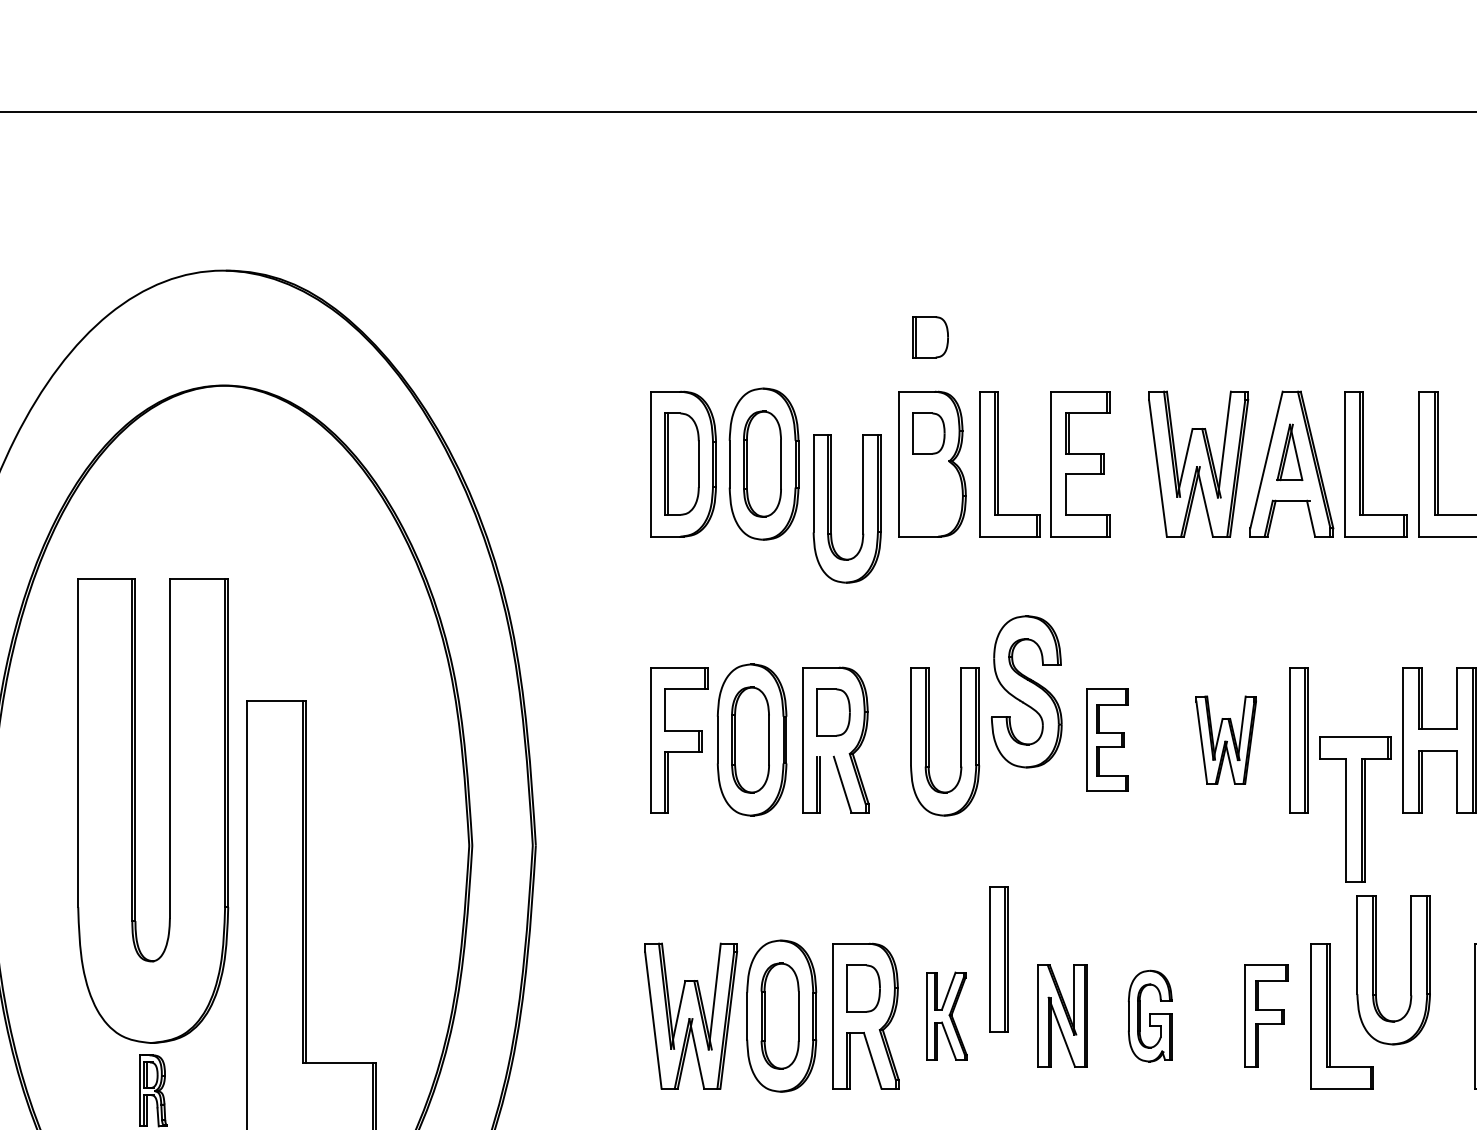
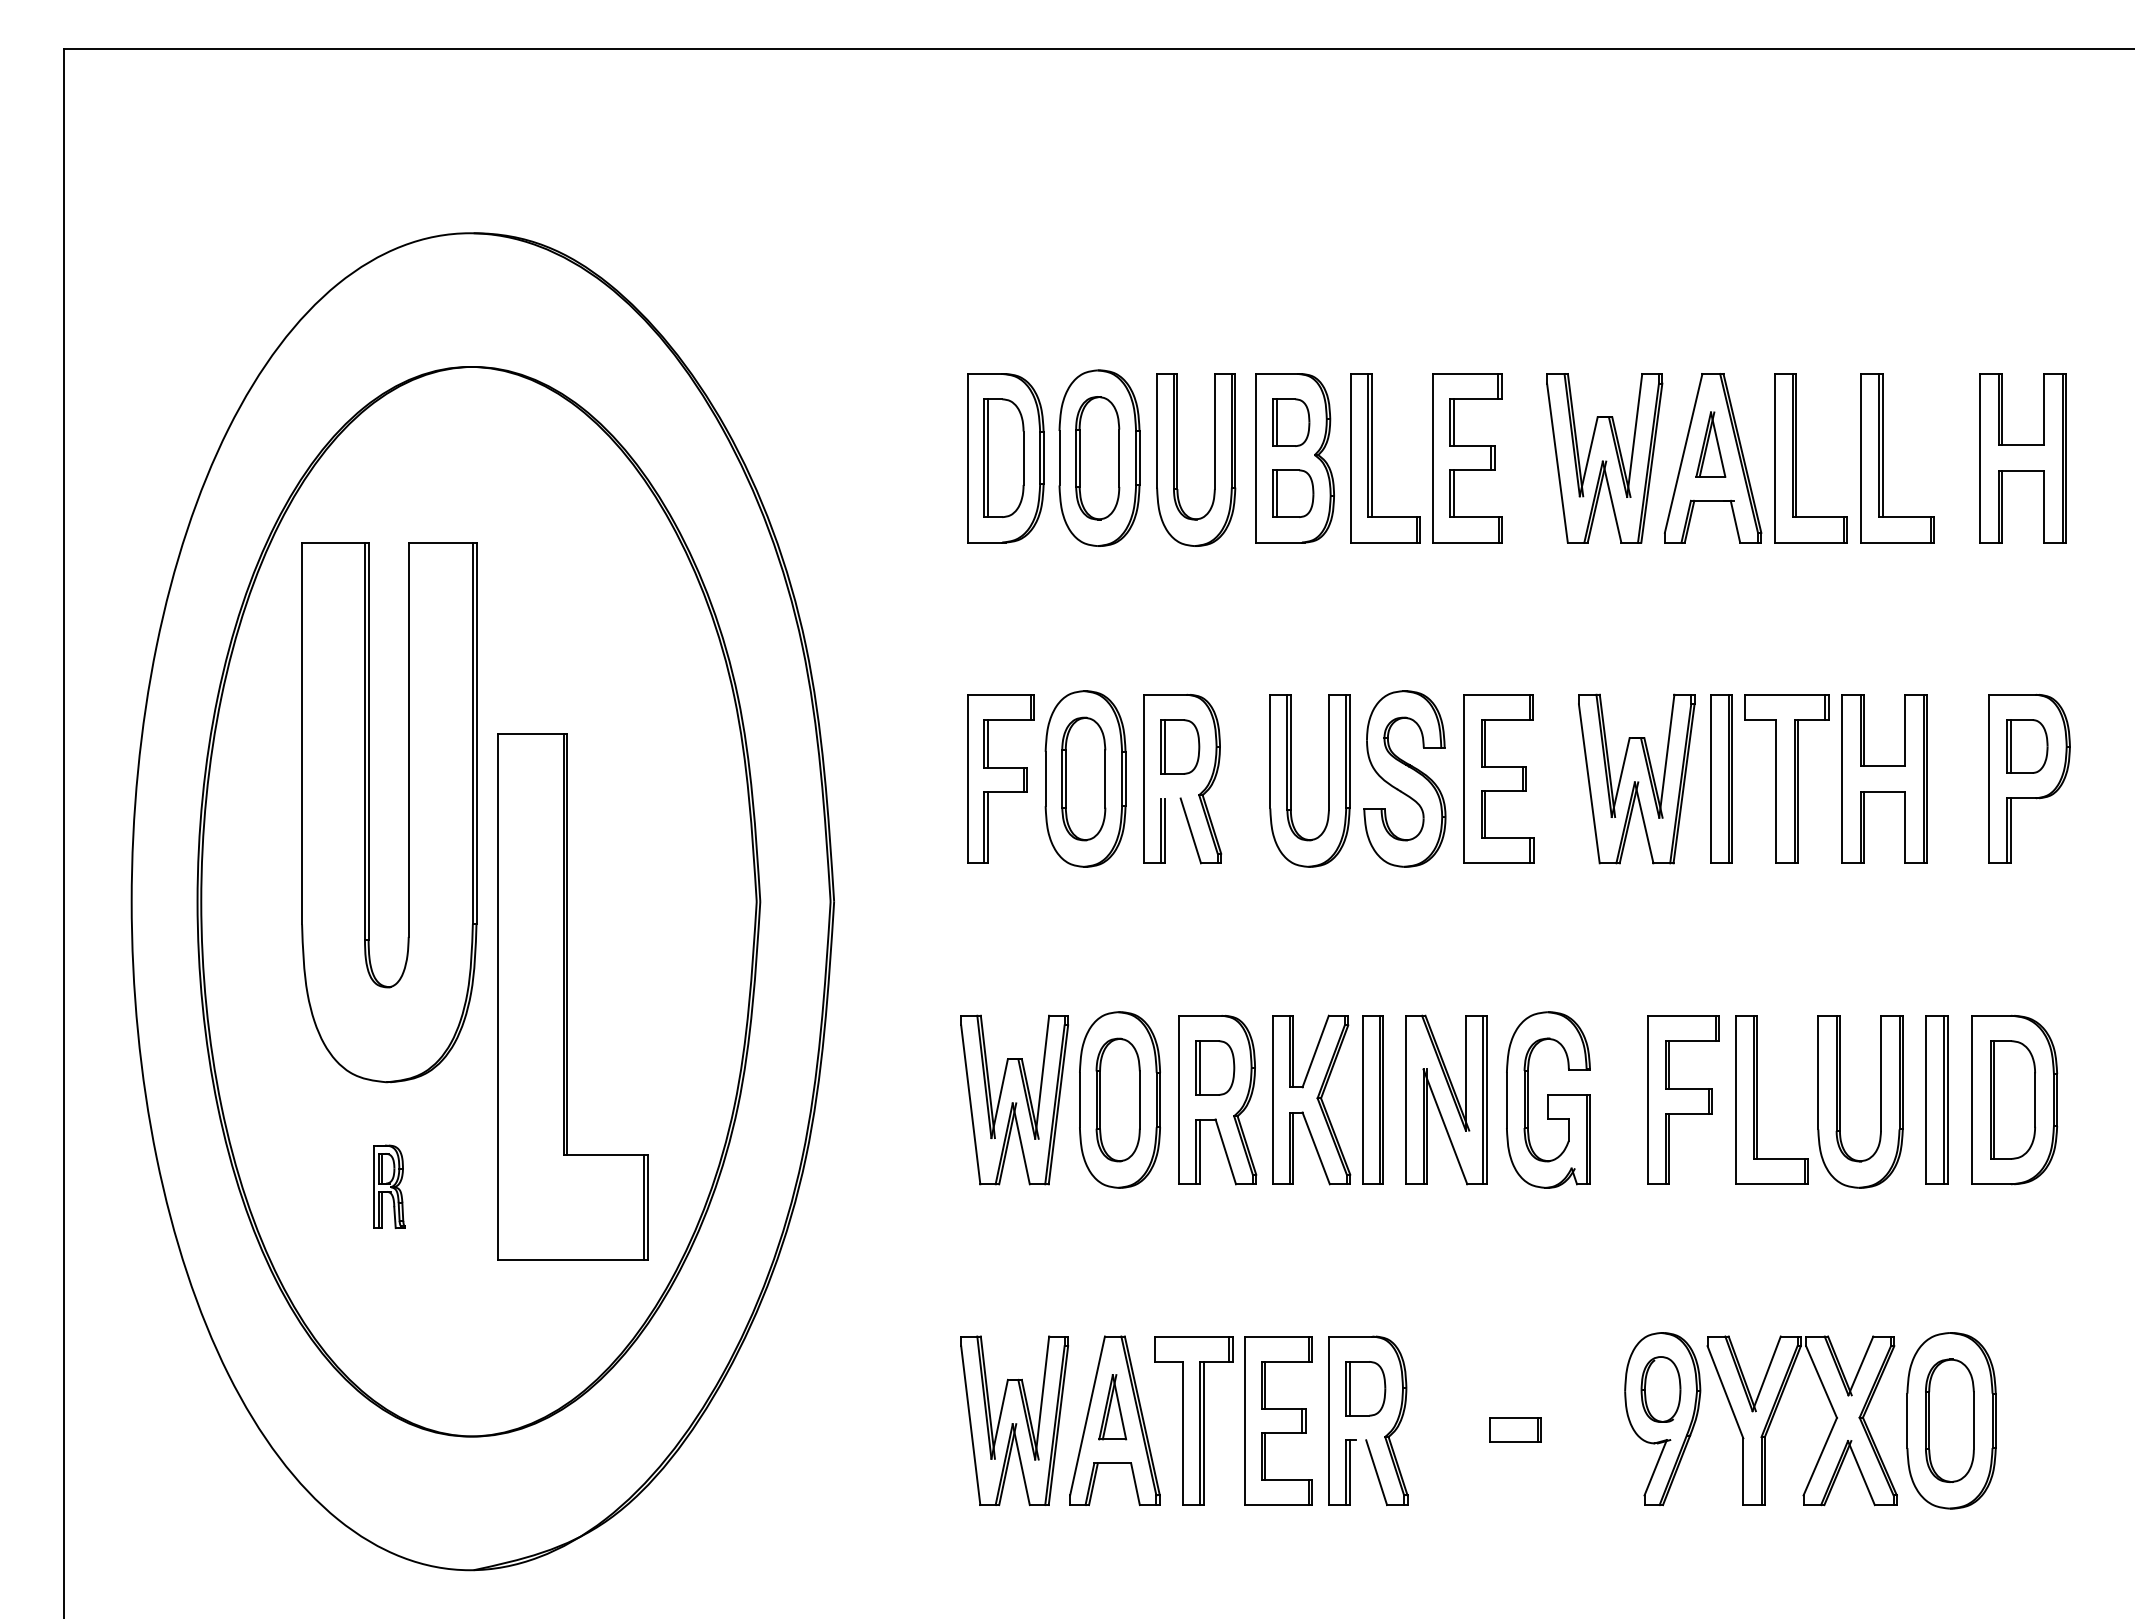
part: (930, 337) -> (1293, 493), moved
line: (916, 433) -> (1276, 422), added
line: (1068, 494) -> (1453, 493), added
part: (862, 508) -> (1214, 459), moved
part: (1026, 691) -> (1404, 778), moved
line: (667, 710) -> (987, 744), added
line: (819, 712) -> (1164, 746), added
part: (1107, 739) -> (1498, 778), size x1.43
part: (1225, 739) -> (1636, 778), size x1.67
part: (1354, 809) -> (1786, 778), moved
part: (169, 811) -> (408, 812), moved
part: (998, 958) -> (1372, 1099), moved
part: (1376, 970) -> (1840, 1101), moved
line: (850, 989) -> (1199, 1068), added
part: (946, 1015) -> (1311, 1099), size x1.67
part: (1062, 1015) -> (1446, 1099), size x1.43
part: (1150, 1015) -> (1548, 1099), size x1.67
part: (1266, 1015) -> (1683, 1099), size x1.43

